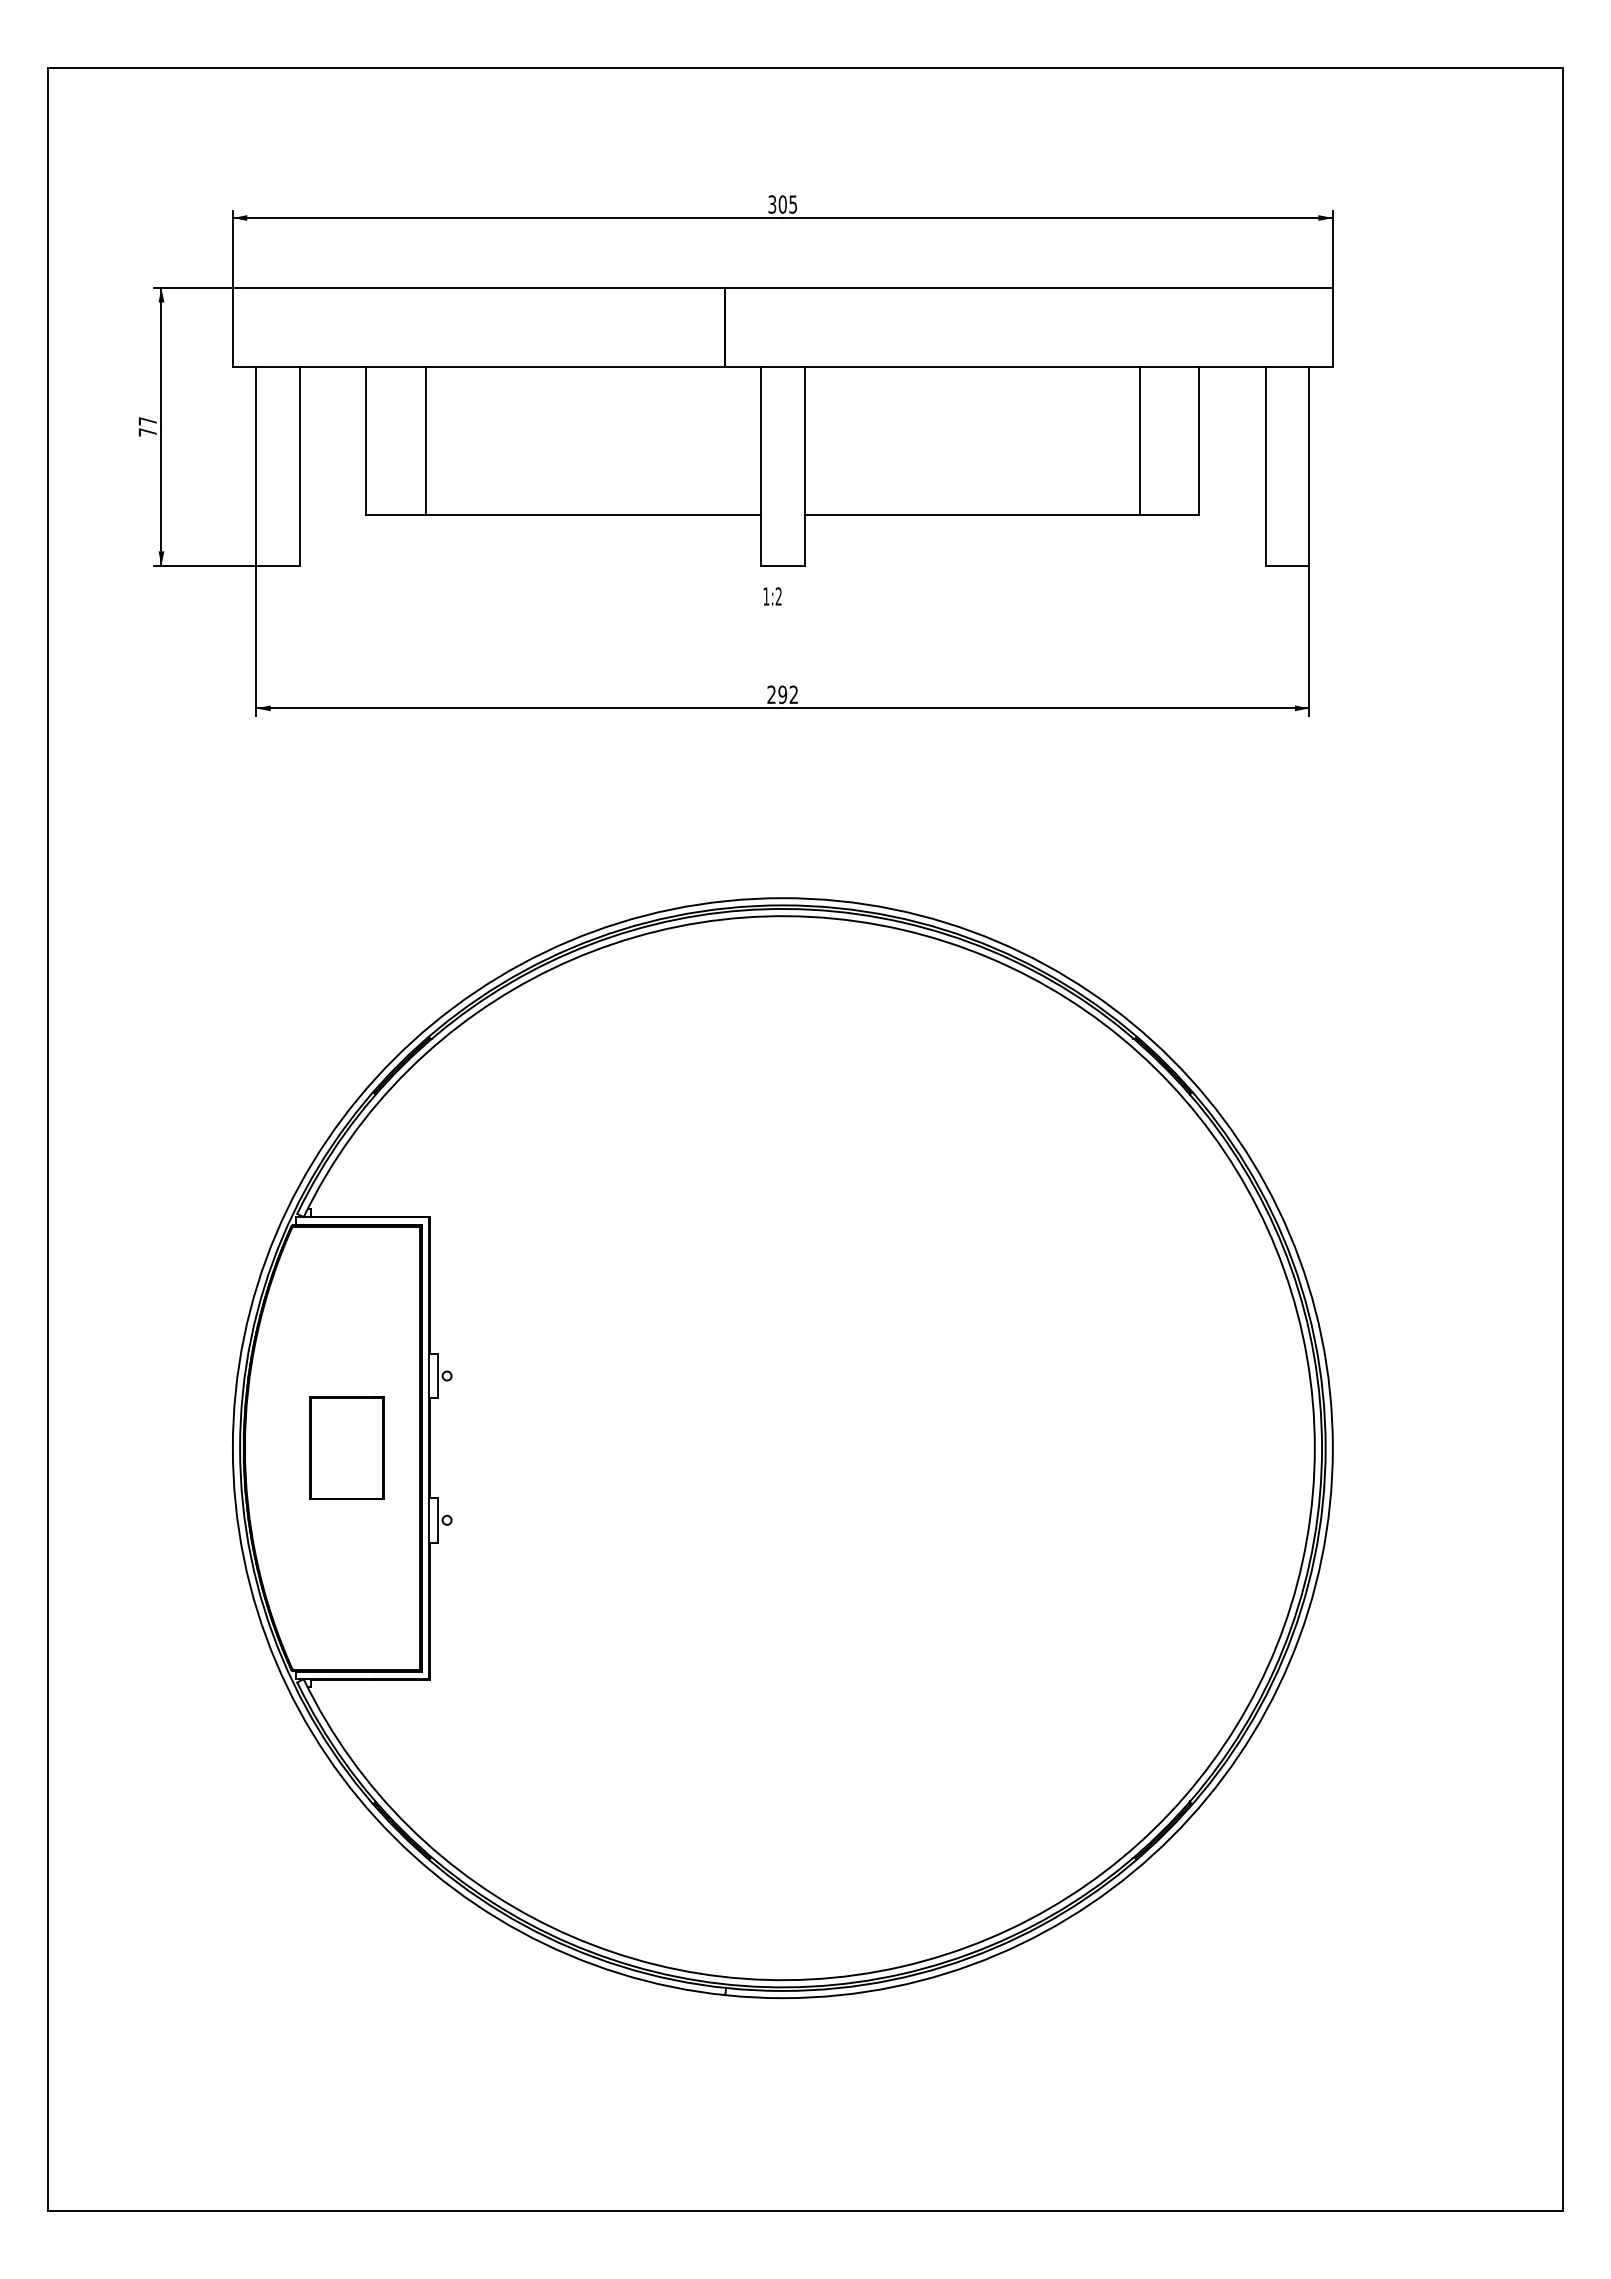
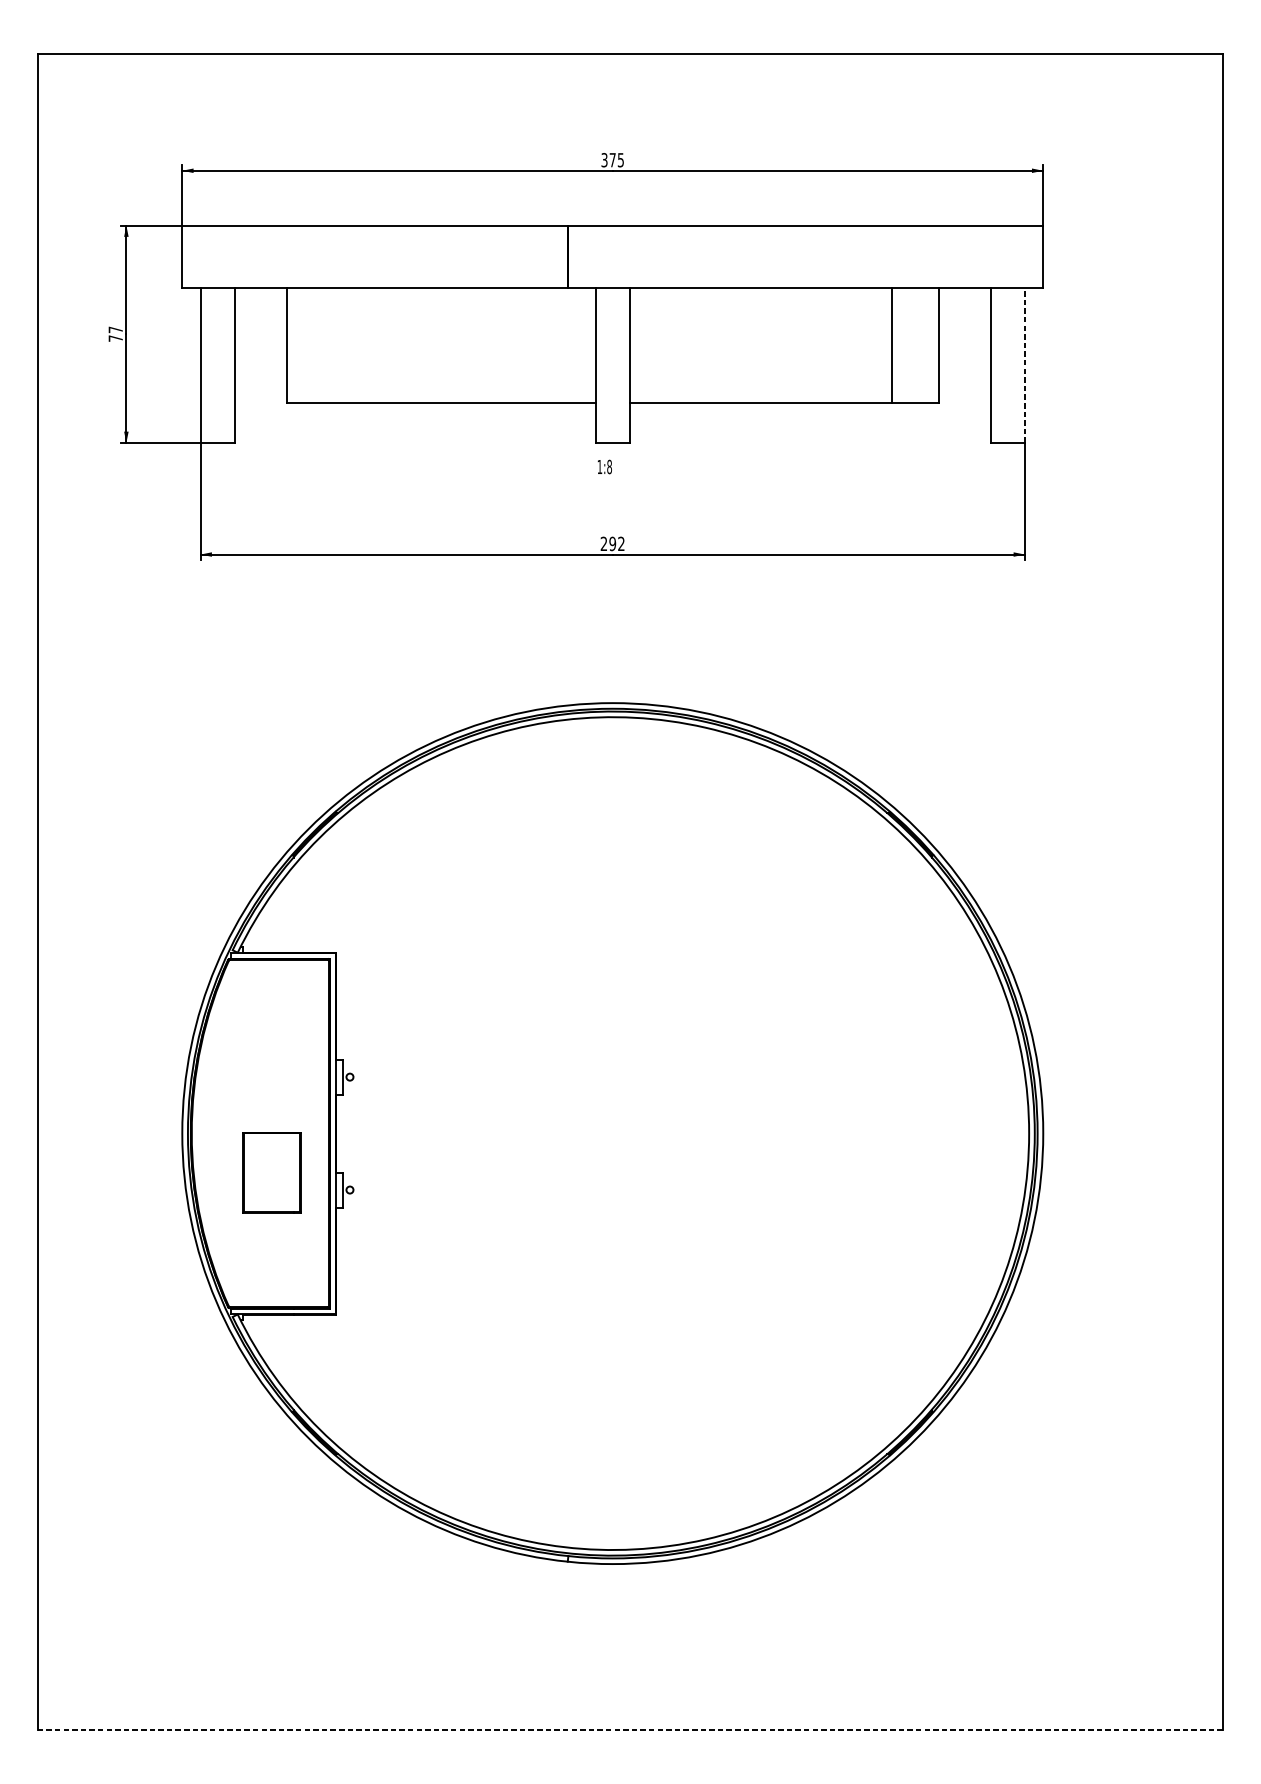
text: (782, 204) -> (612, 160), 305 -> 375
line: (425, 441) -> (333, 345), removed
line: (1309, 466) -> (1024, 365), solid -> dashed
text: (778, 596) -> (609, 466), 1:2 -> 1:8
part: (346, 1447) -> (271, 1172), moved
line: (805, 2210) -> (630, 1730), solid -> dashed

